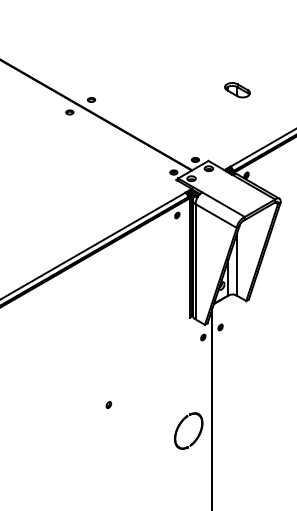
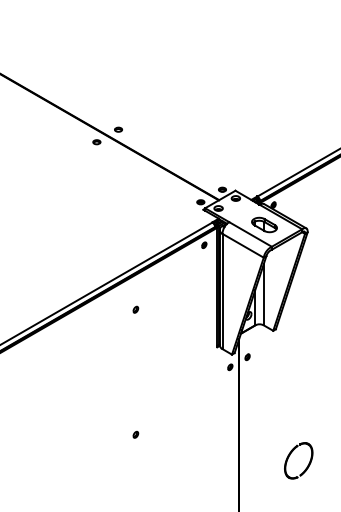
part: (237, 89) -> (264, 224), moved
part: (108, 279) -> (135, 309), added
part: (188, 430) -> (298, 460), moved

